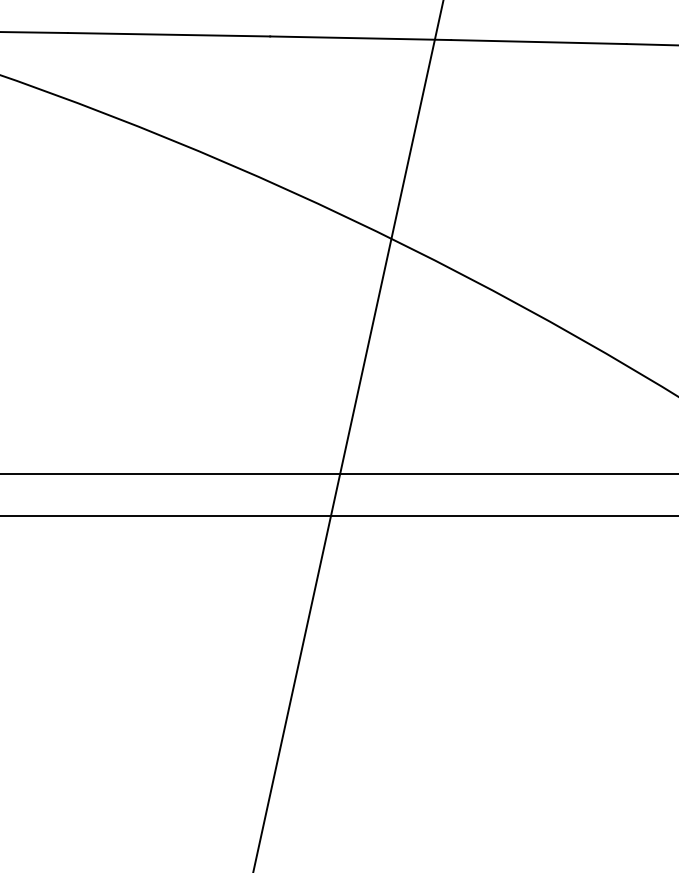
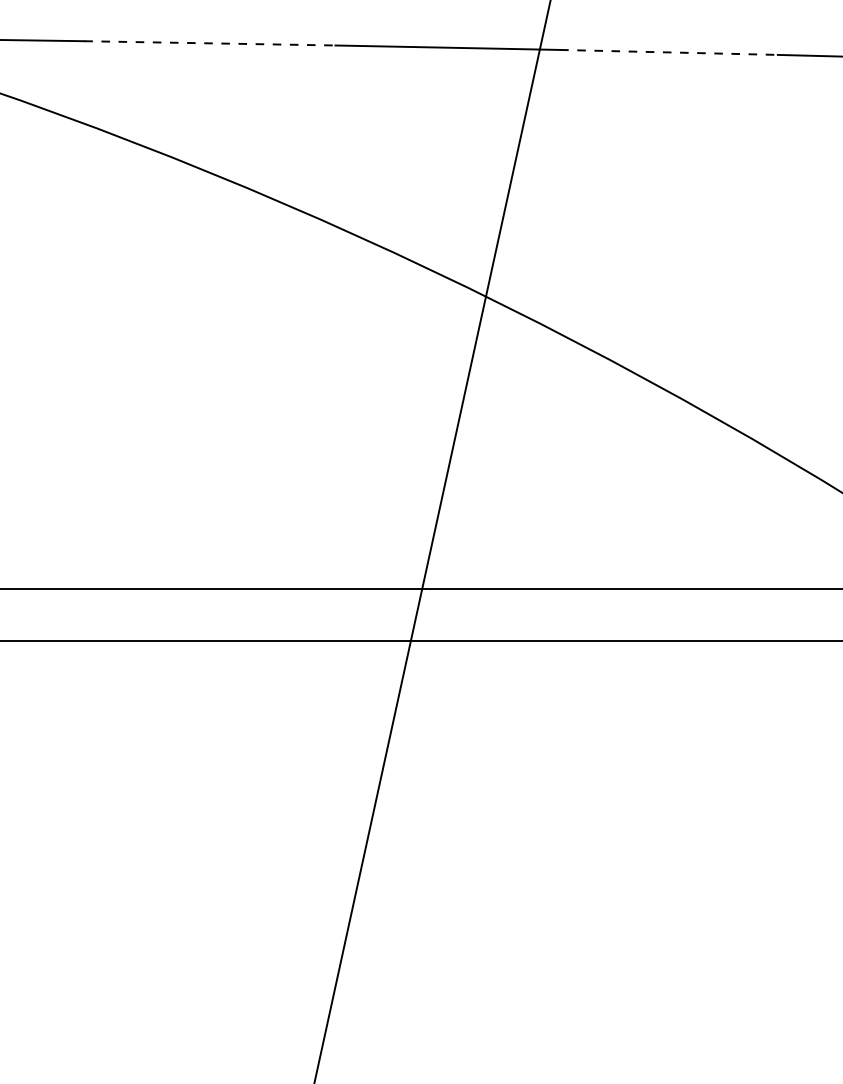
line: (168, 34) -> (209, 43), solid -> dashed
line: (538, 42) -> (668, 52), solid -> dashed

